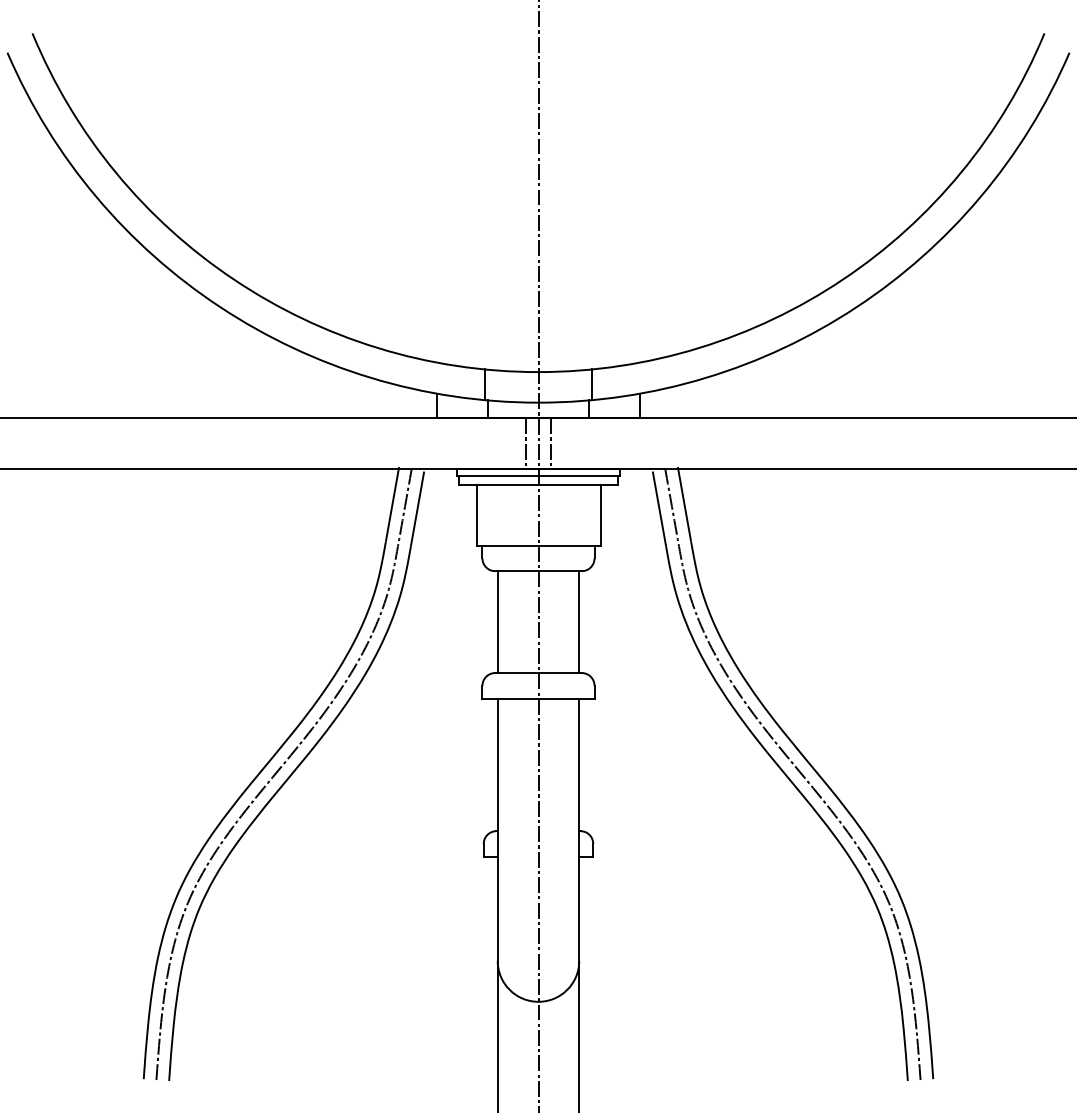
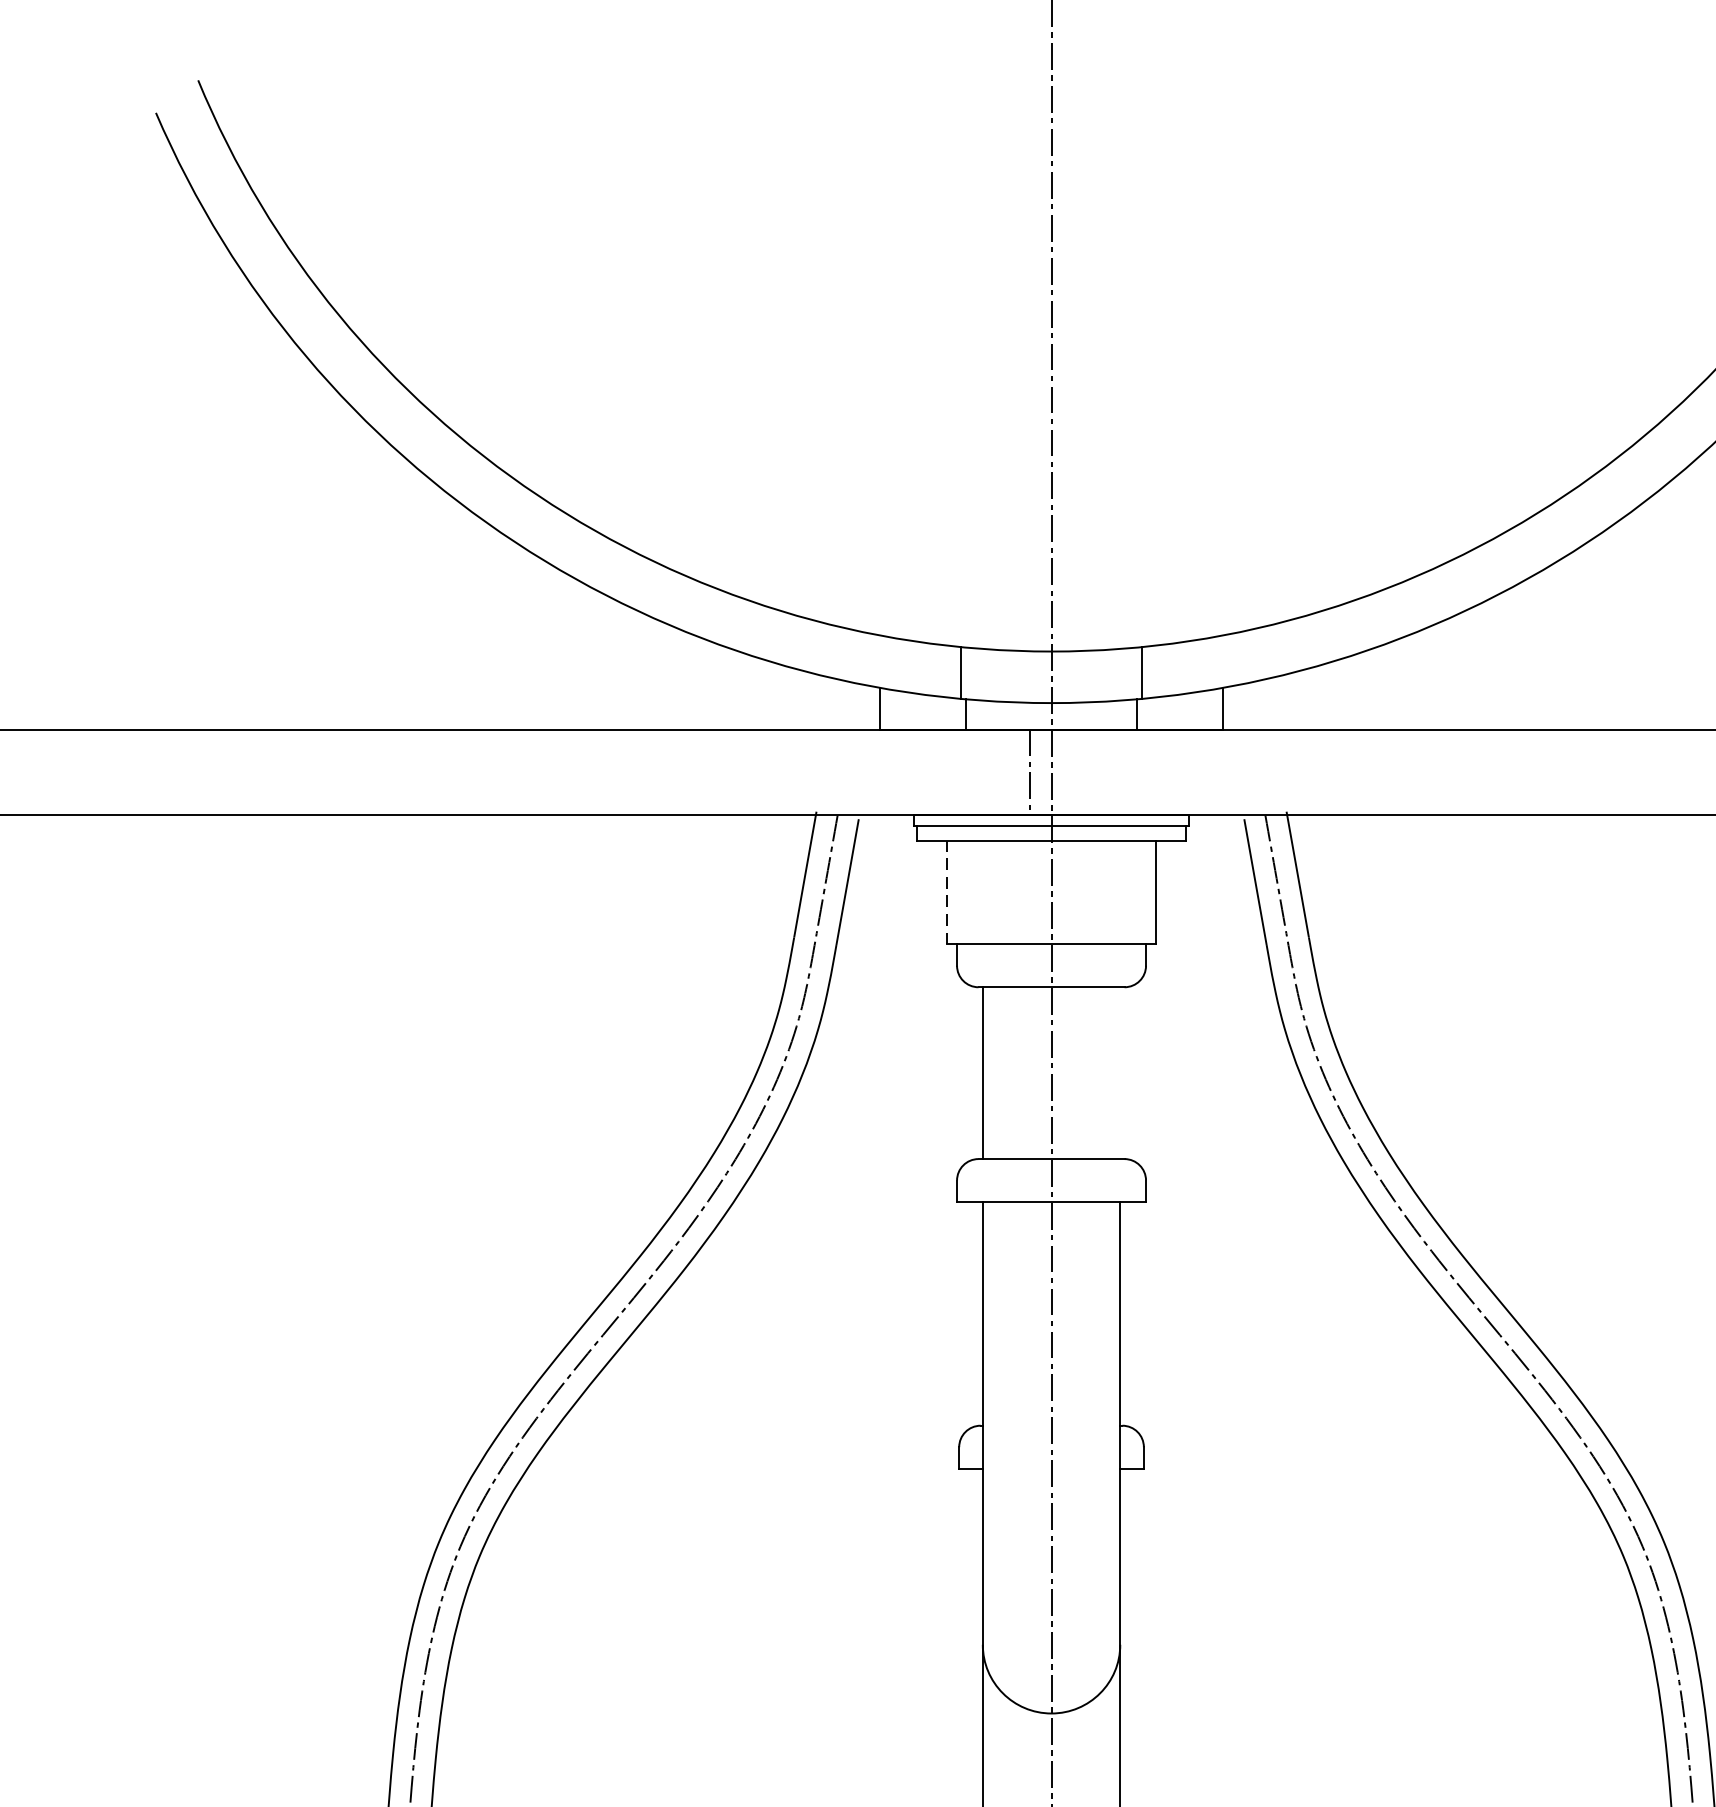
line: (551, 442) -> (1073, 770), removed
line: (476, 515) -> (946, 893), solid -> dashed
line: (579, 622) -> (1120, 1073), removed

